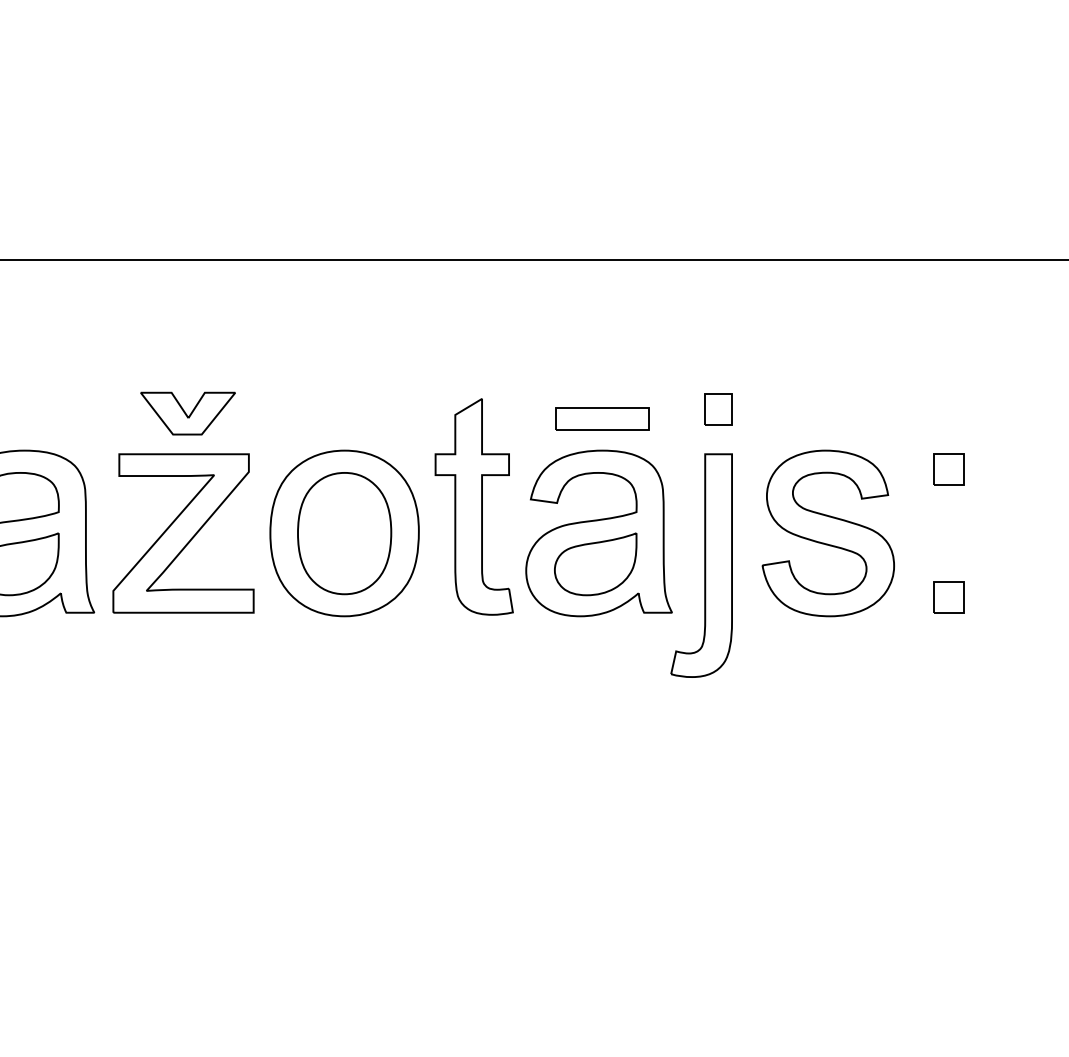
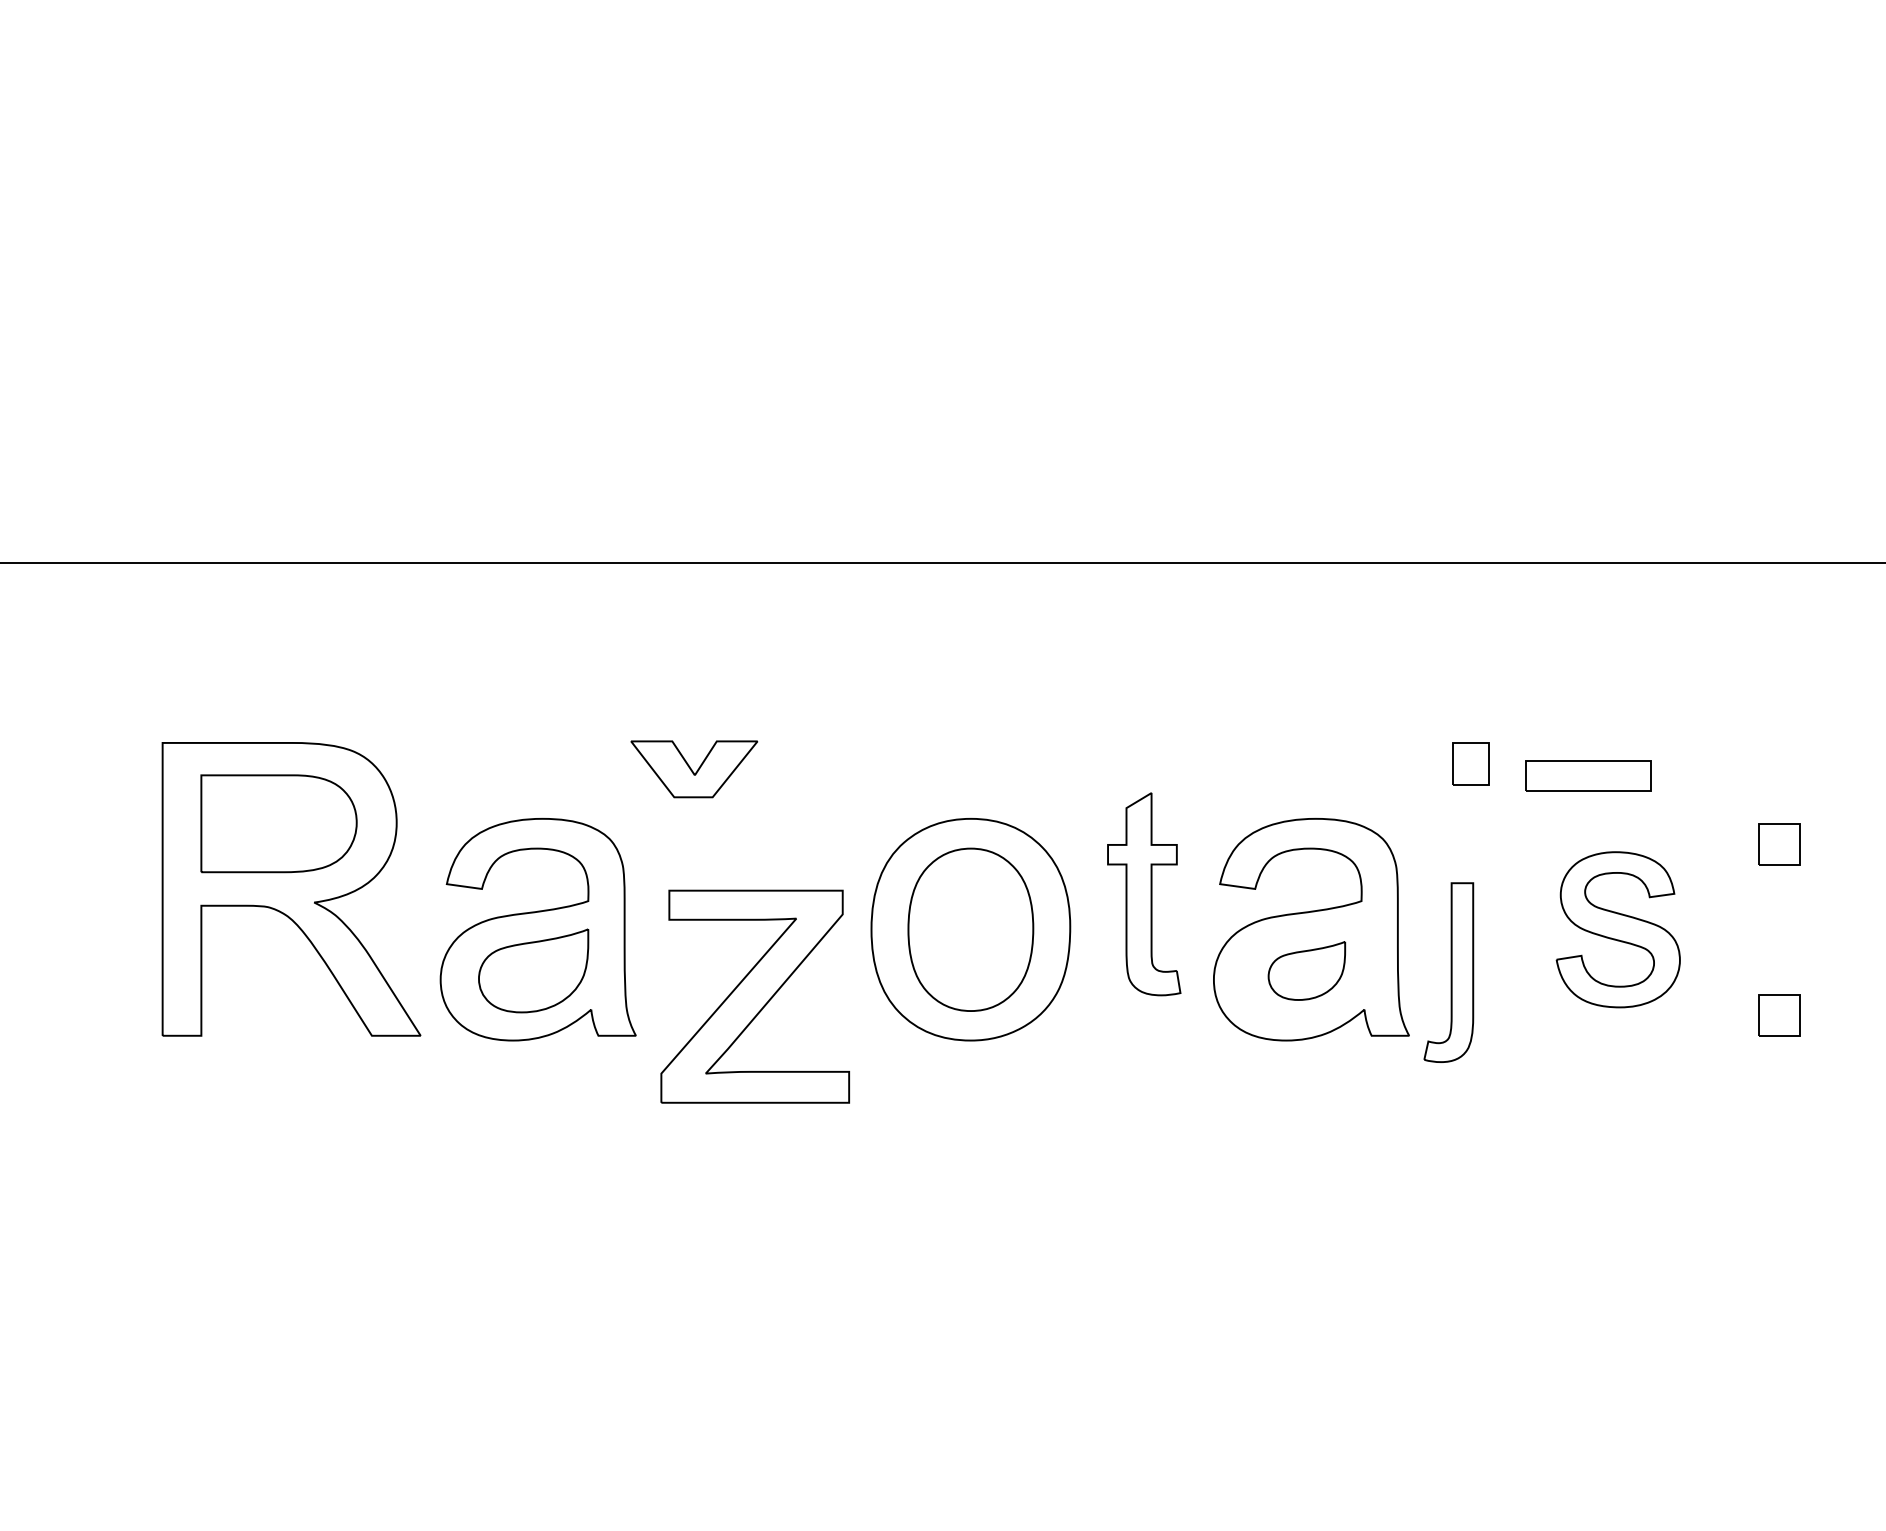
part: (188, 413) -> (694, 769), moved
part: (602, 418) -> (1587, 775), moved
part: (473, 507) -> (1143, 894), size x0.7
part: (182, 533) -> (754, 996), moved
part: (828, 533) -> (1618, 929), size x0.7
part: (595, 563) -> (1306, 970), size x0.7
part: (701, 565) -> (1448, 972), size x0.6

